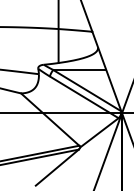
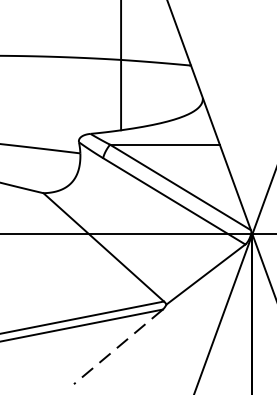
line: (56, 167) -> (116, 346), solid -> dashed

